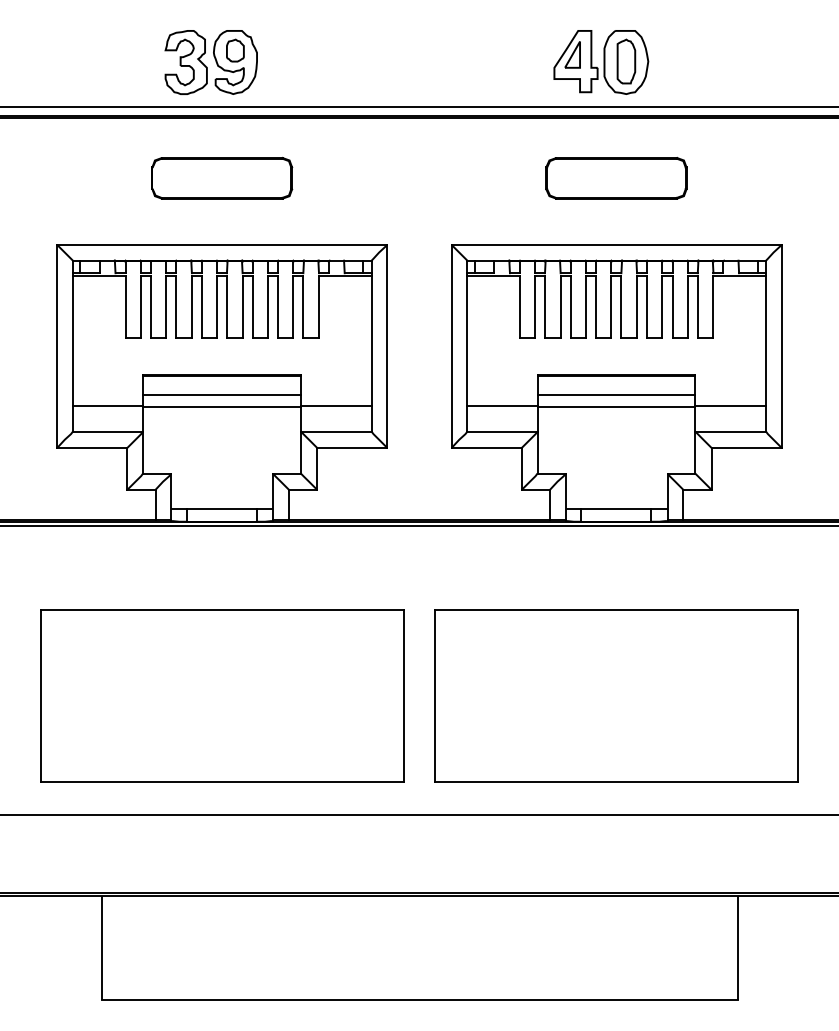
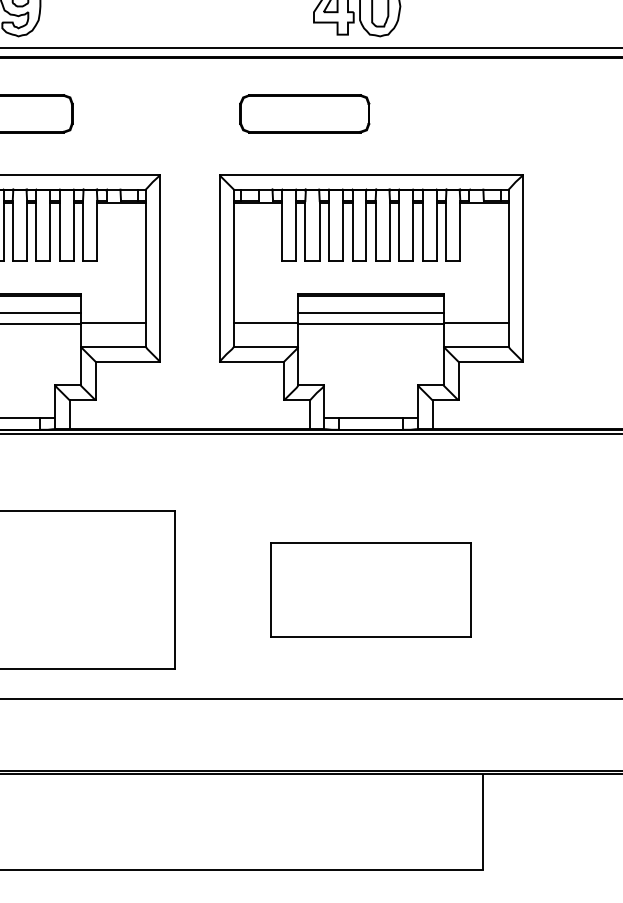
part: (616, 178) -> (304, 114), moved
part: (616, 695) -> (371, 589), size x0.6

